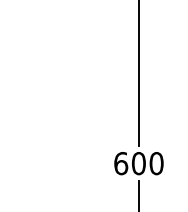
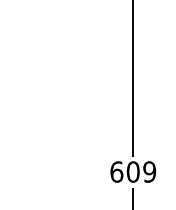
text: (156, 163) -> (149, 171), 600 -> 609

